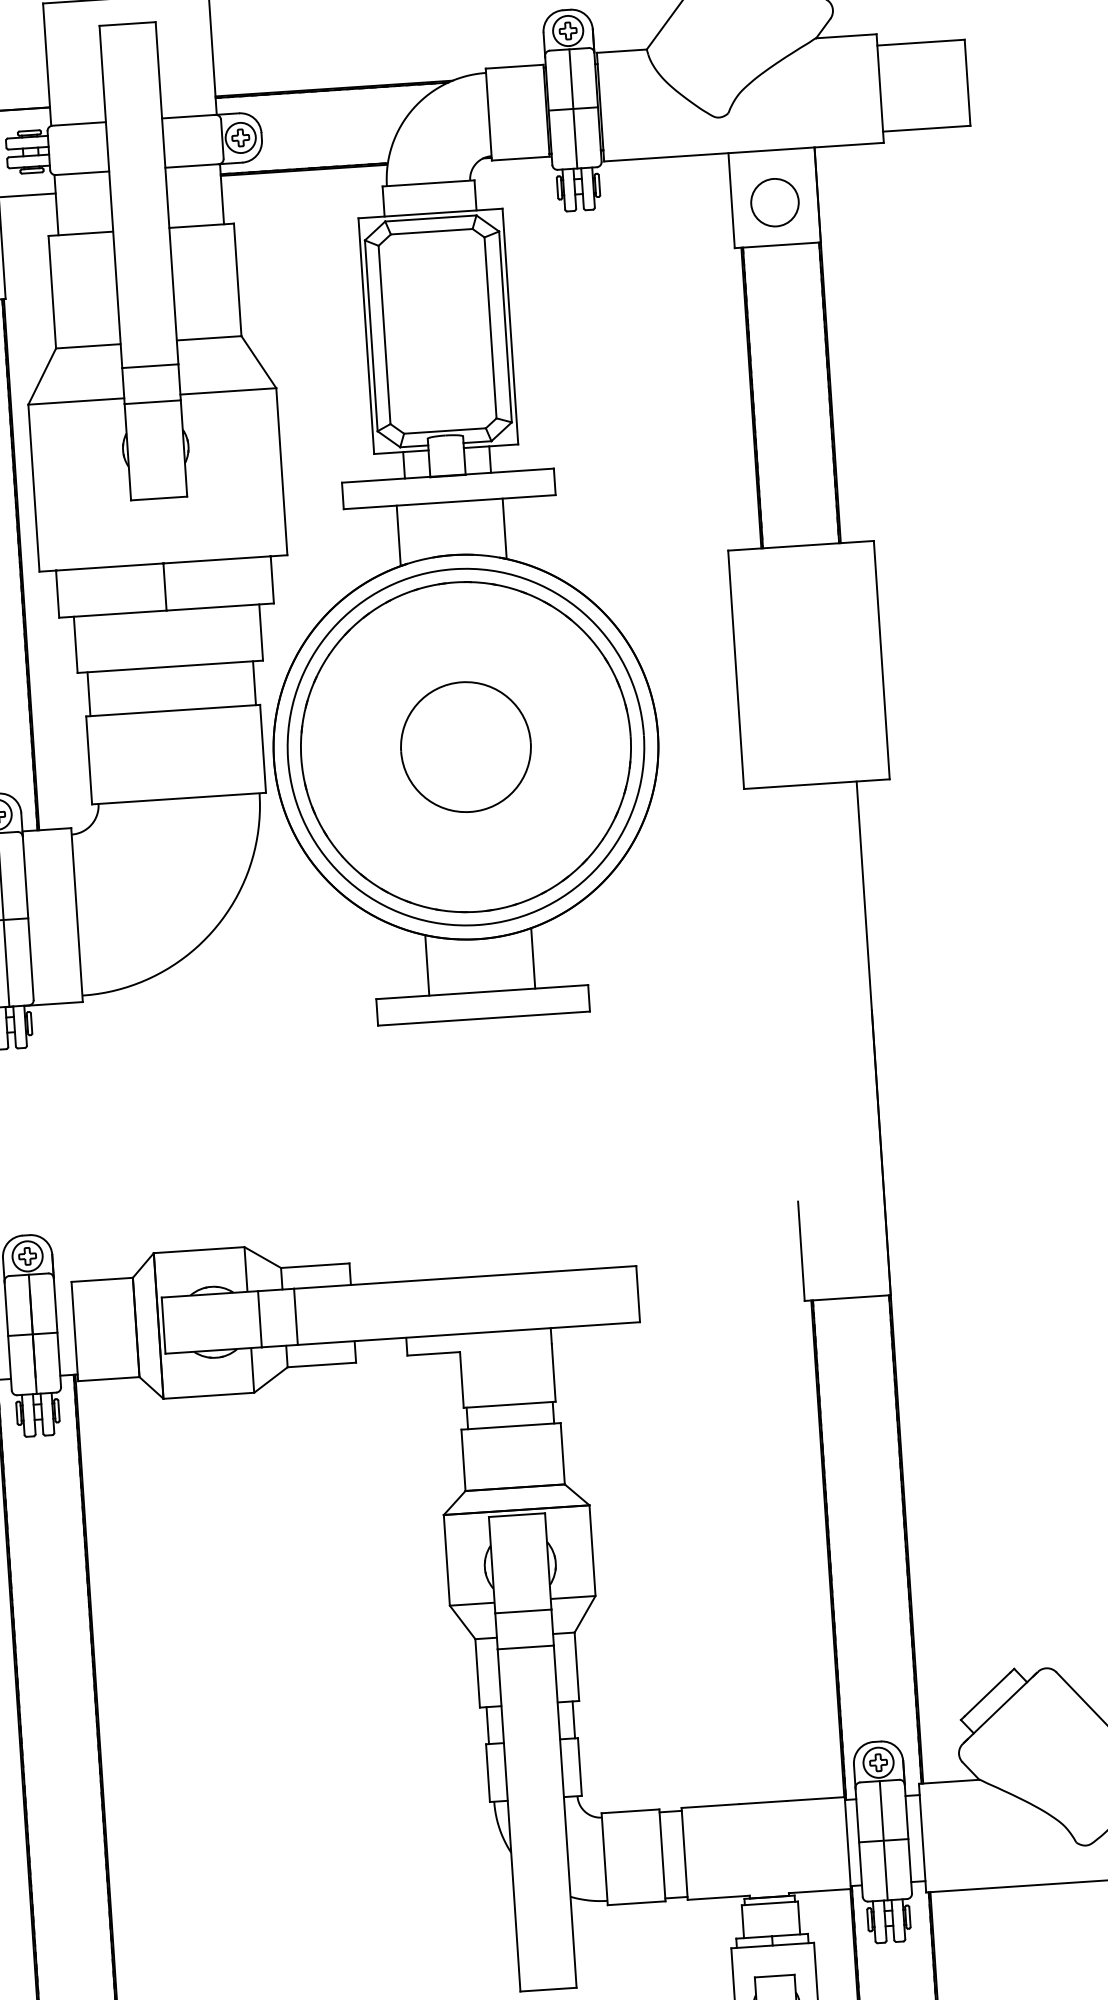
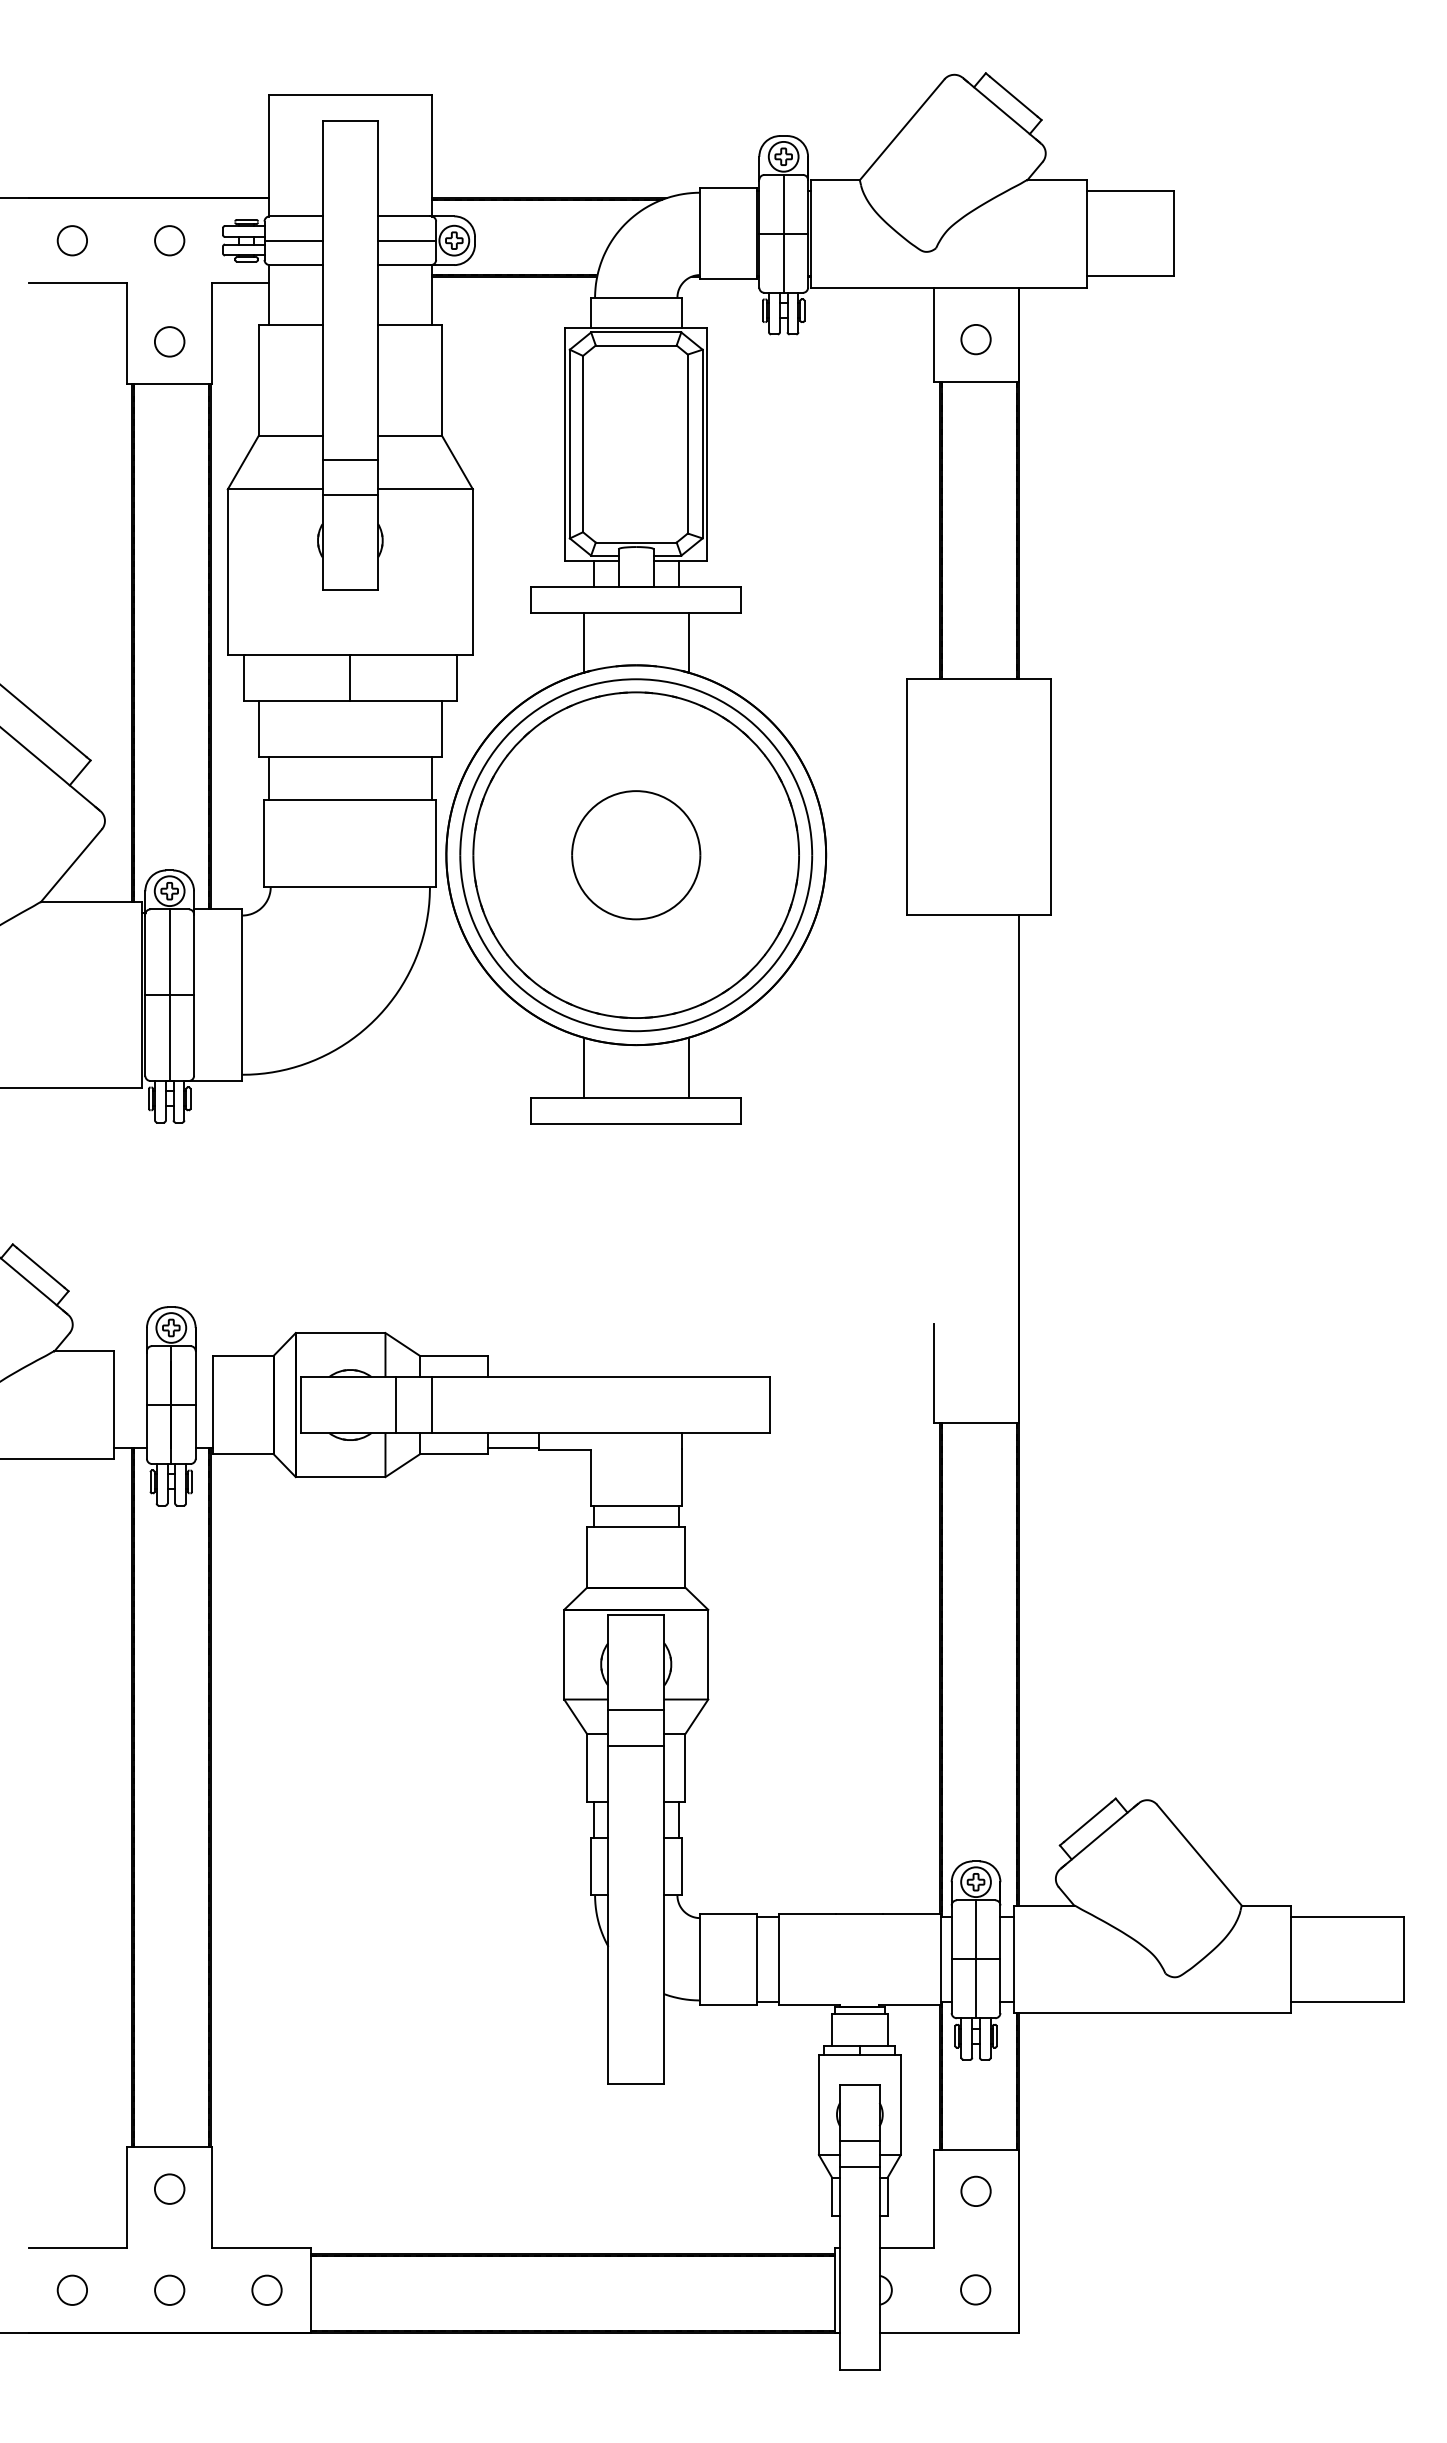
line: (193, 140) -> (407, 240), added
line: (78, 148) -> (293, 240), added
circle: (774, 202) -> (975, 339), size x0.62
line: (380, 1354) -> (512, 1447), added

